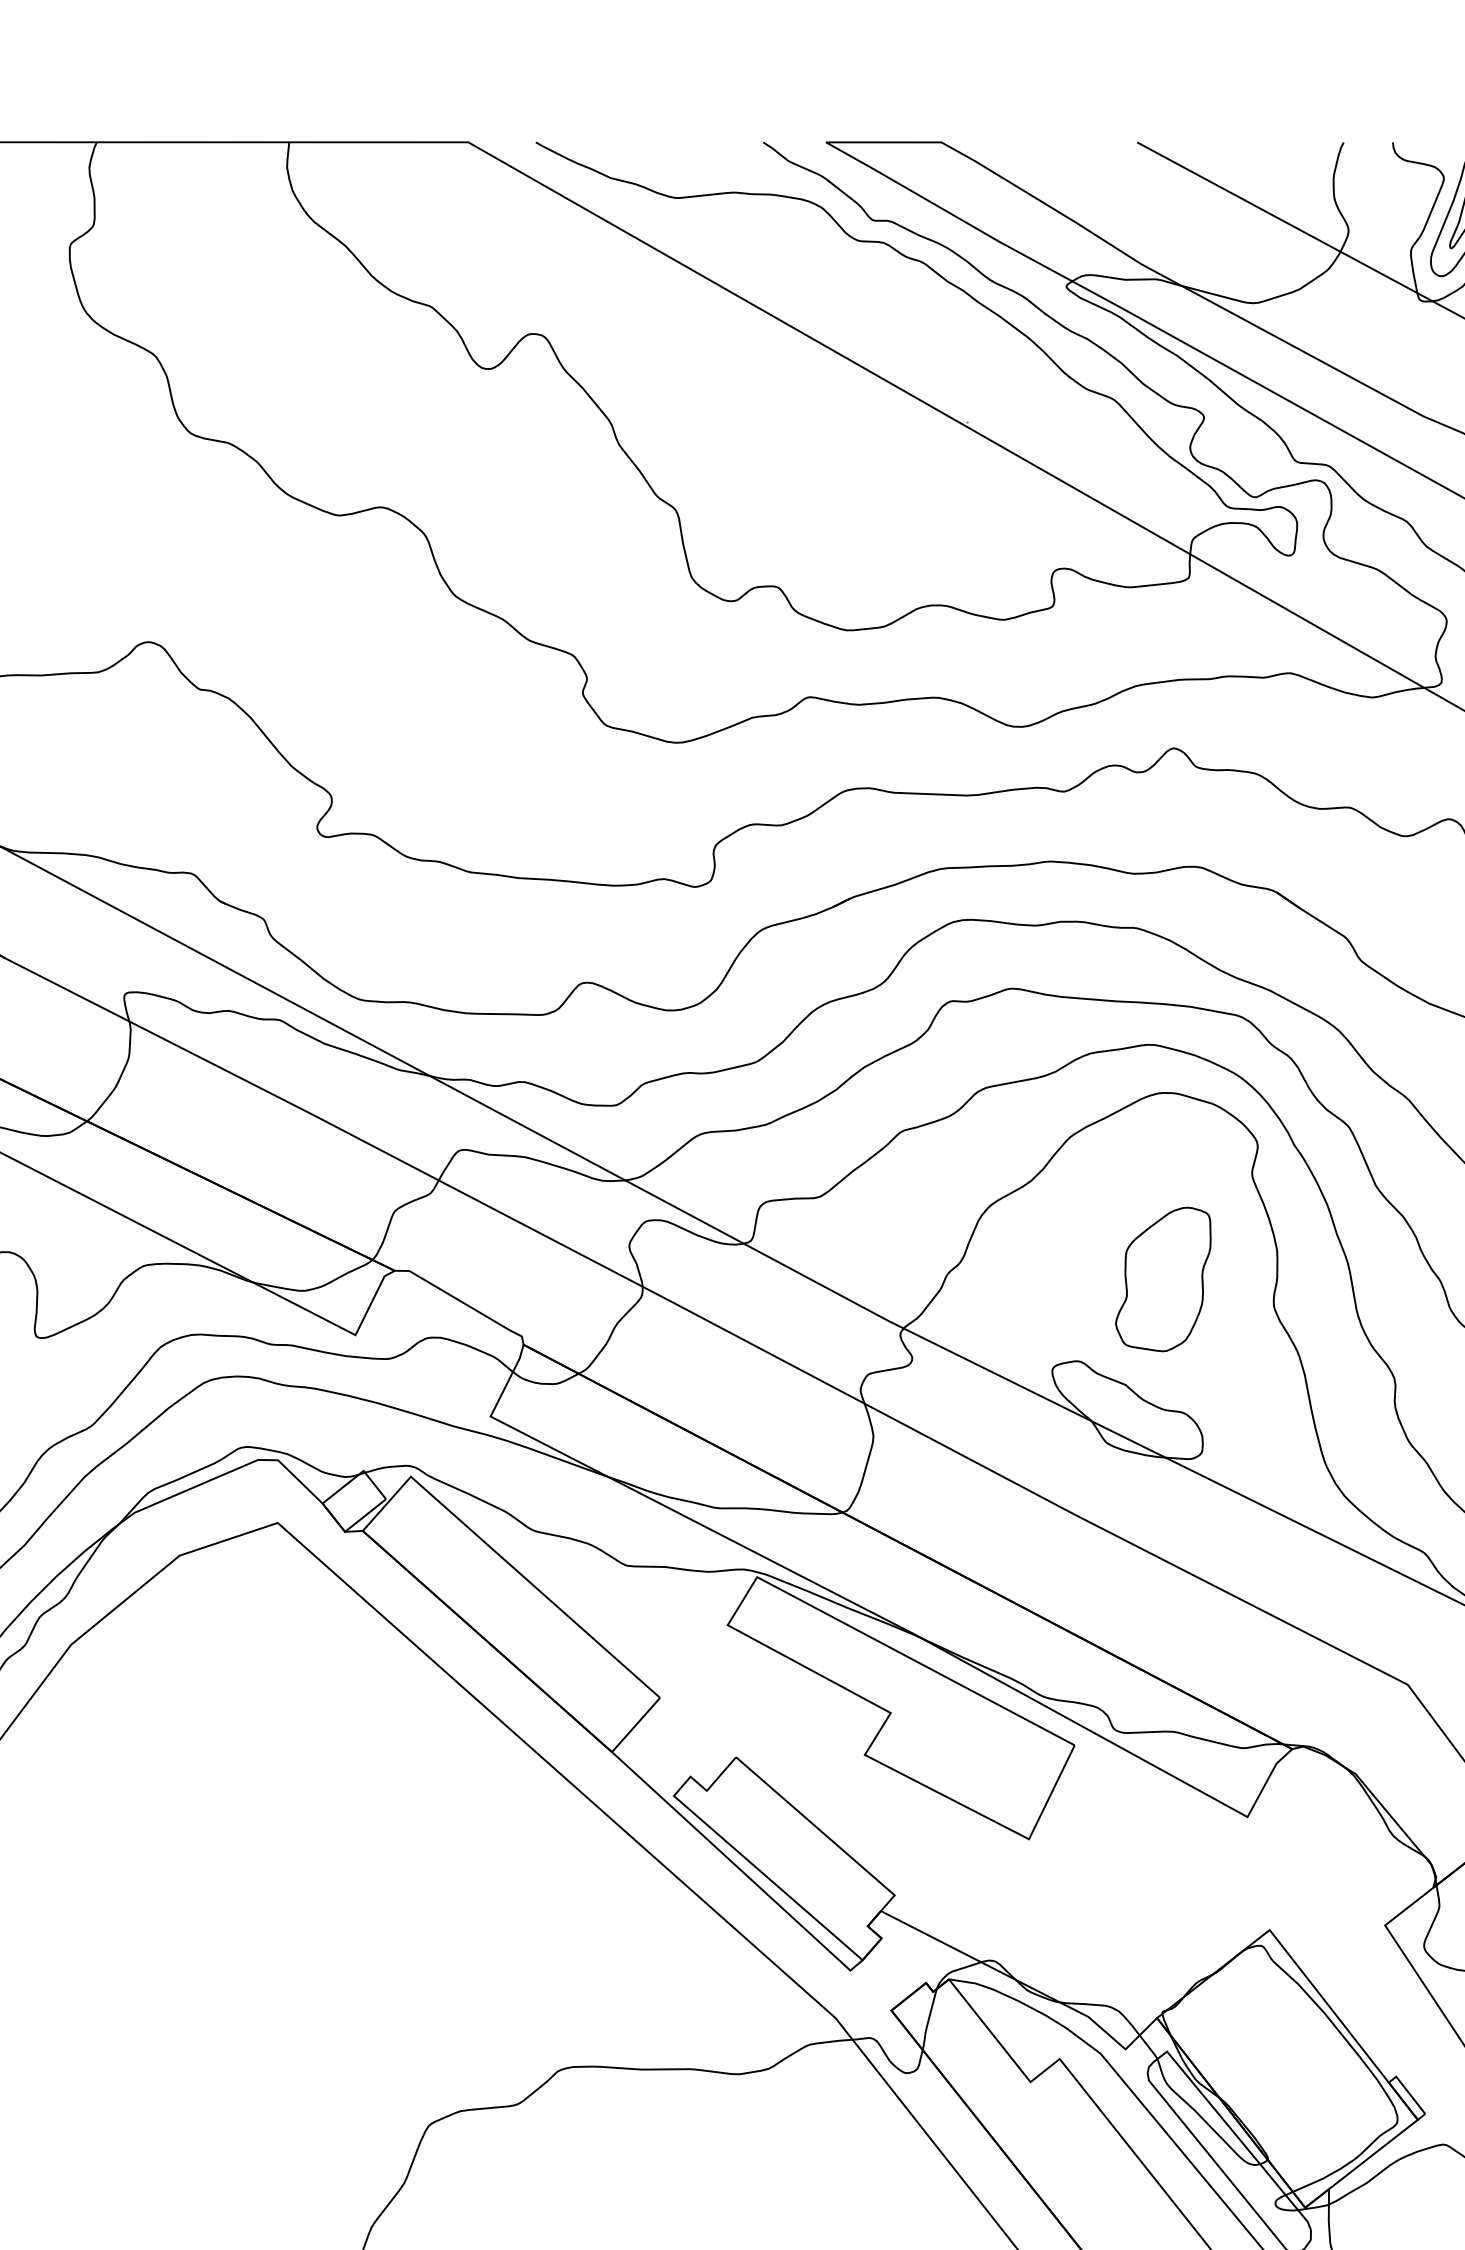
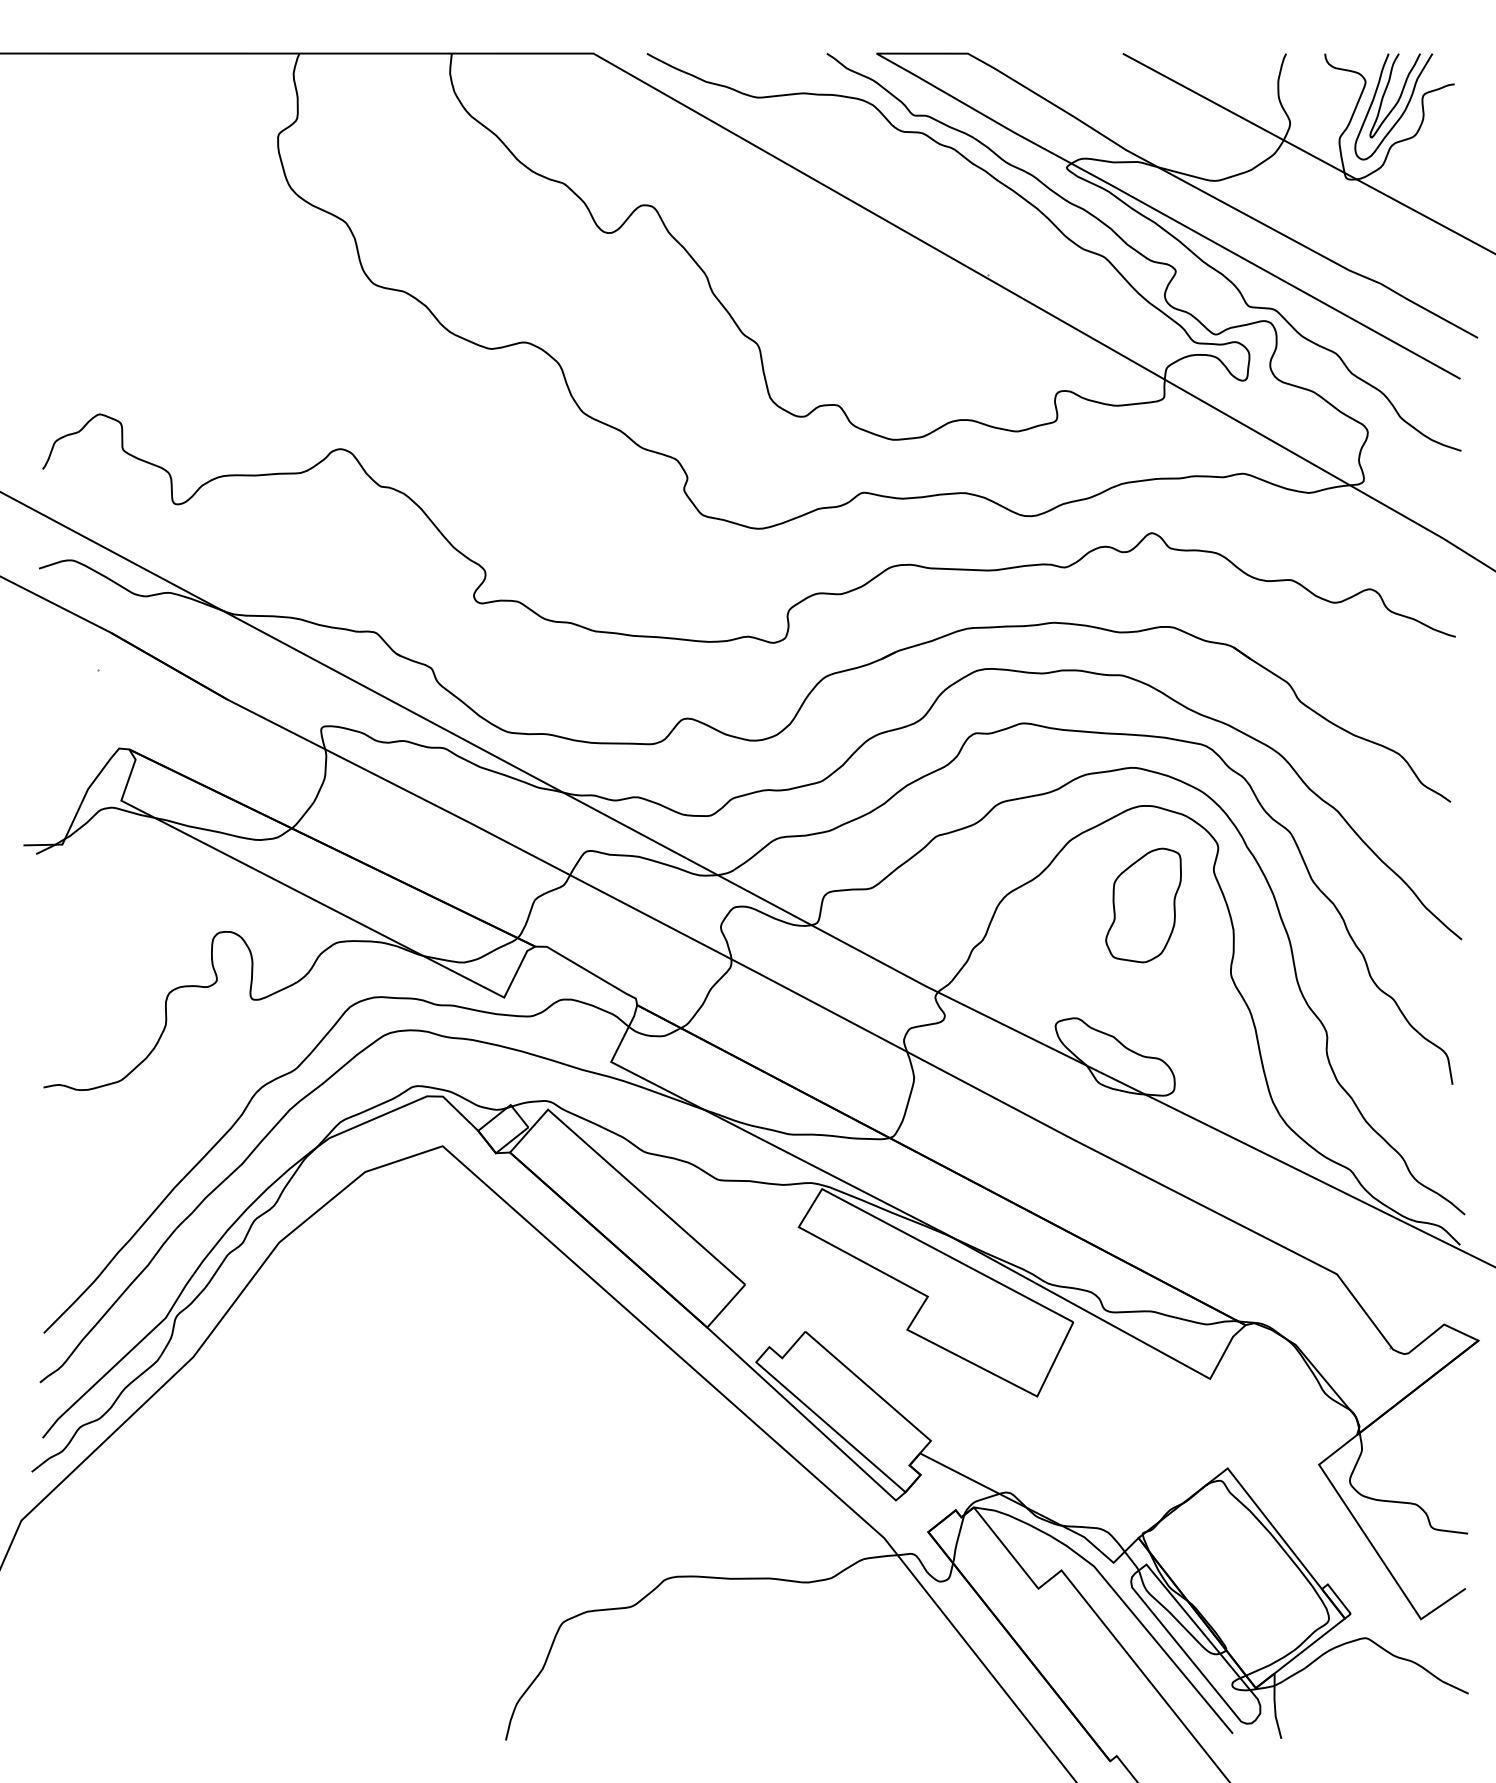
part: (1163, 1279) -> (1143, 905), moved

